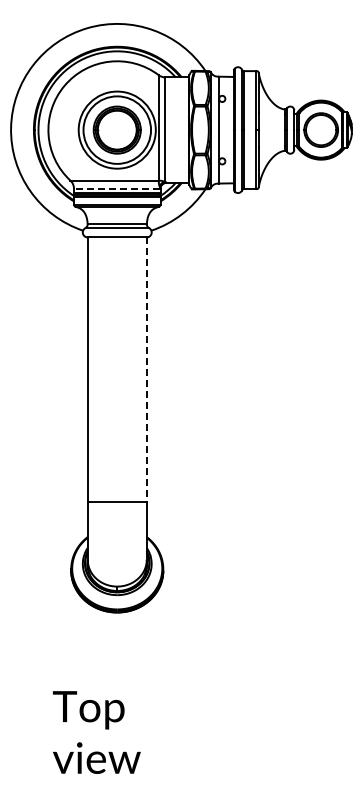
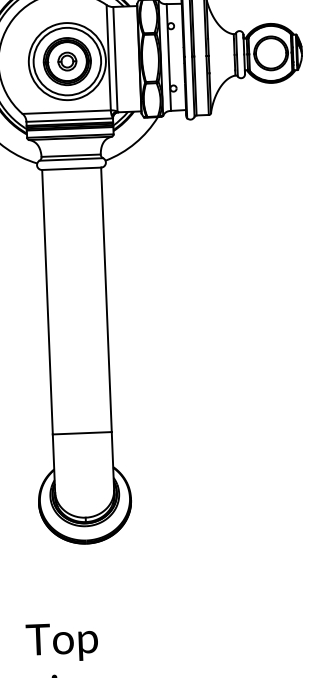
part: (117, 129) -> (67, 60), added
line: (116, 188) -> (68, 119), dashed -> solid
line: (146, 370) -> (106, 300), dashed -> solid

